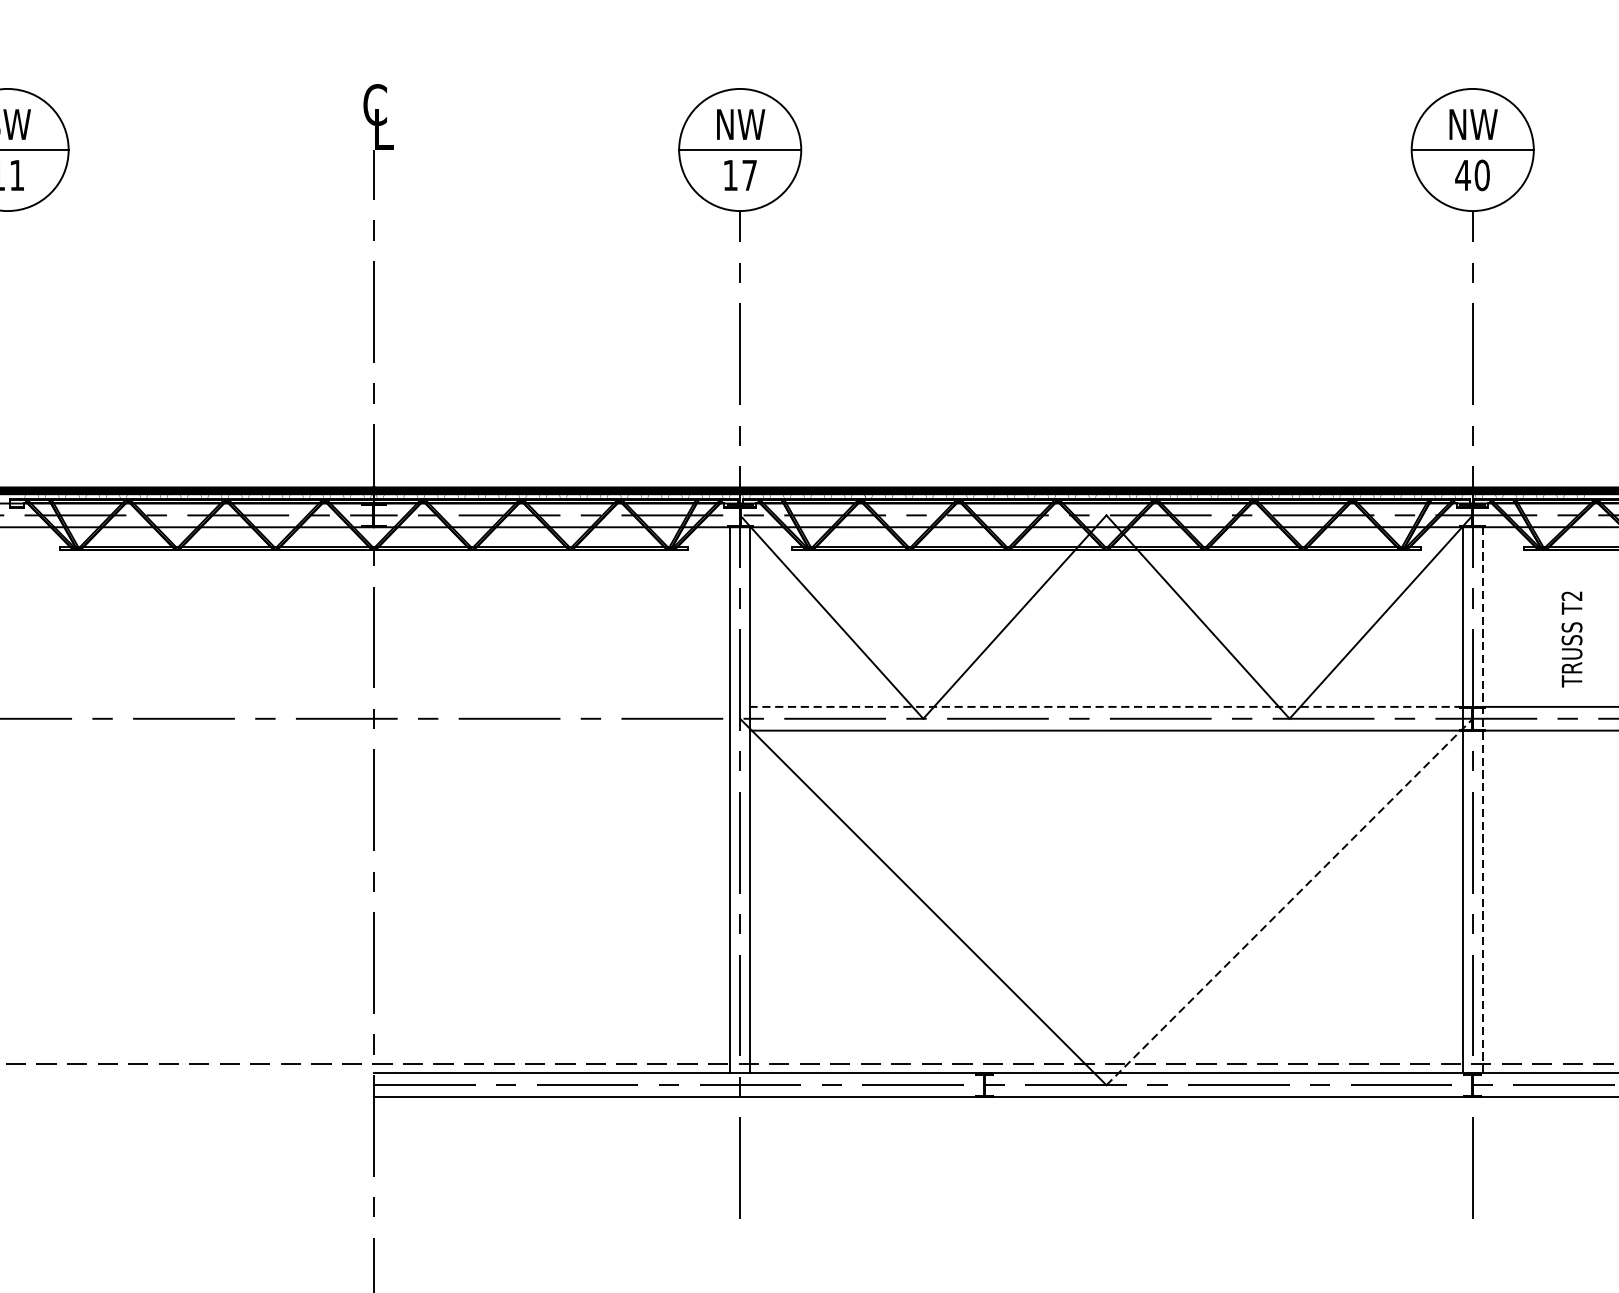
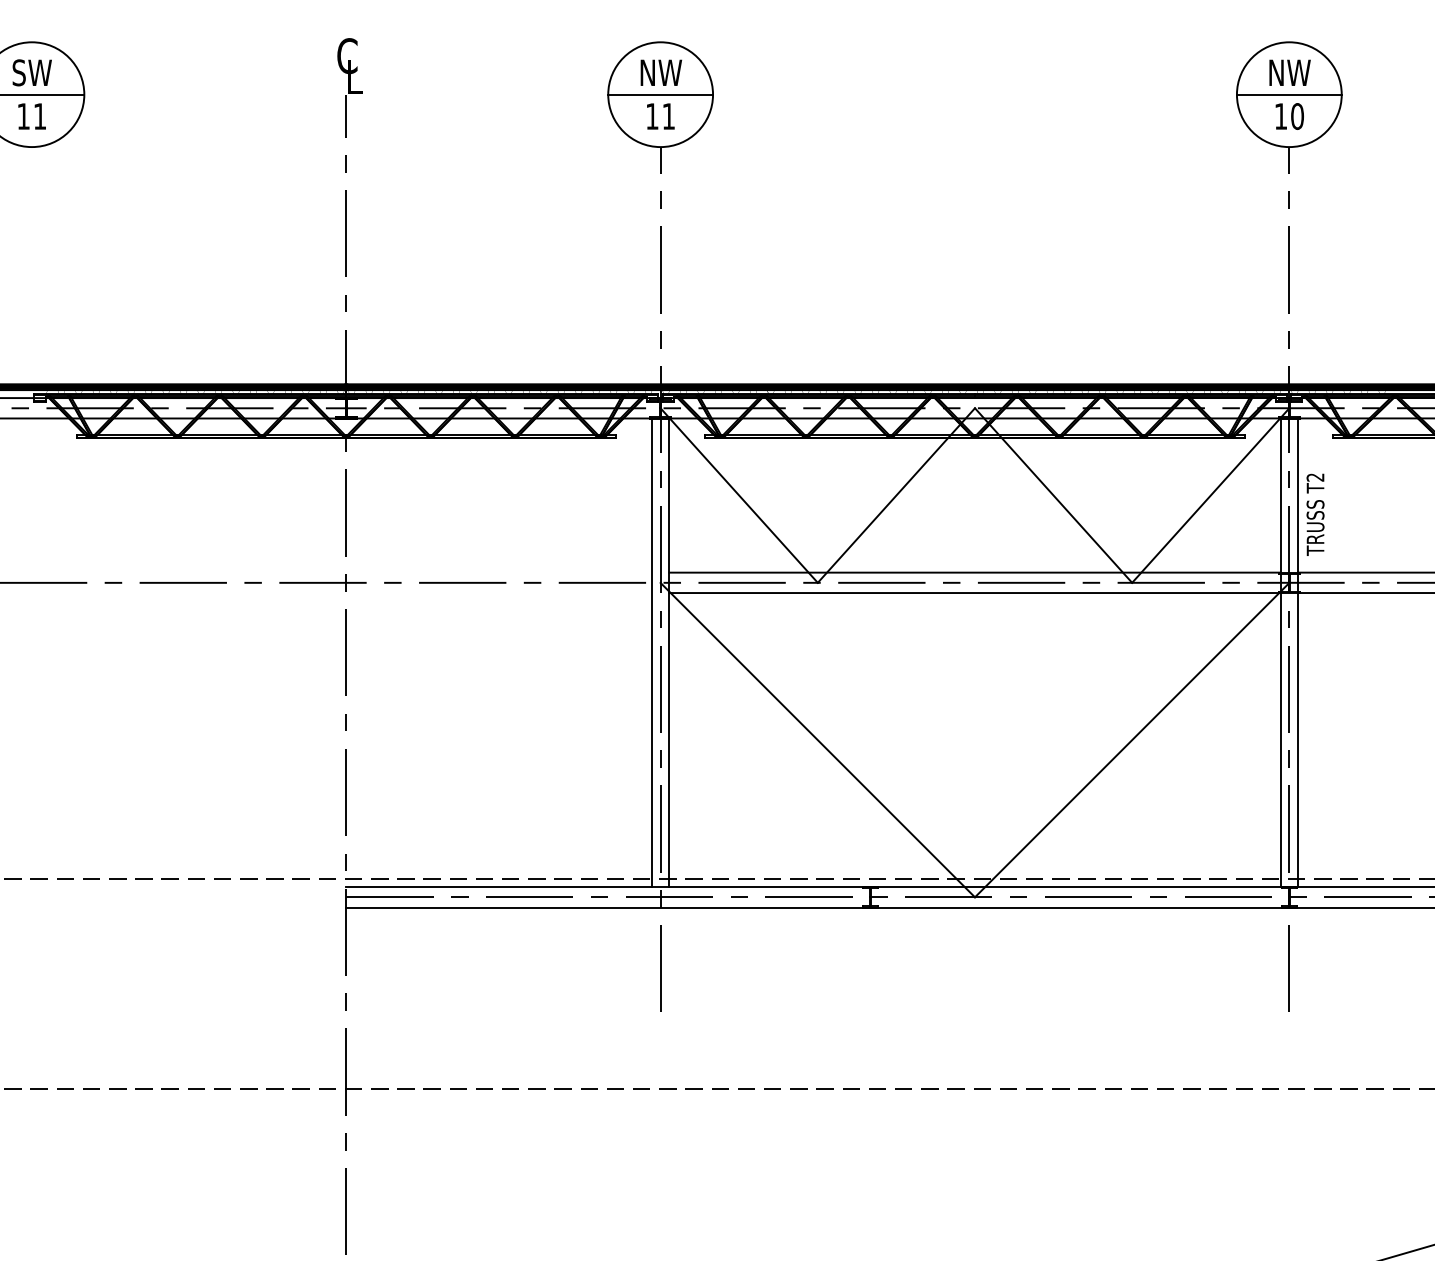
text: (749, 175) -> (668, 116), 17 -> 11
text: (1462, 175) -> (1280, 116), 40 -> 10
text: (1571, 639) -> (1315, 514), moved
line: (1105, 706) -> (974, 572), dashed -> solid
line: (1483, 799) -> (1298, 652), dashed -> solid
line: (1290, 901) -> (1132, 739), dashed -> solid

